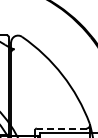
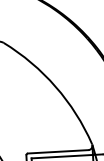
line: (61, 128) -> (57, 151), dashed -> solid

